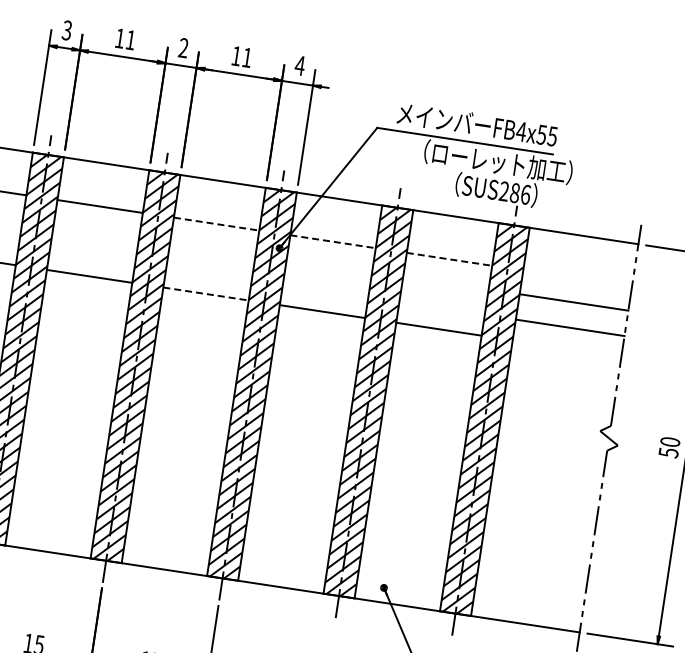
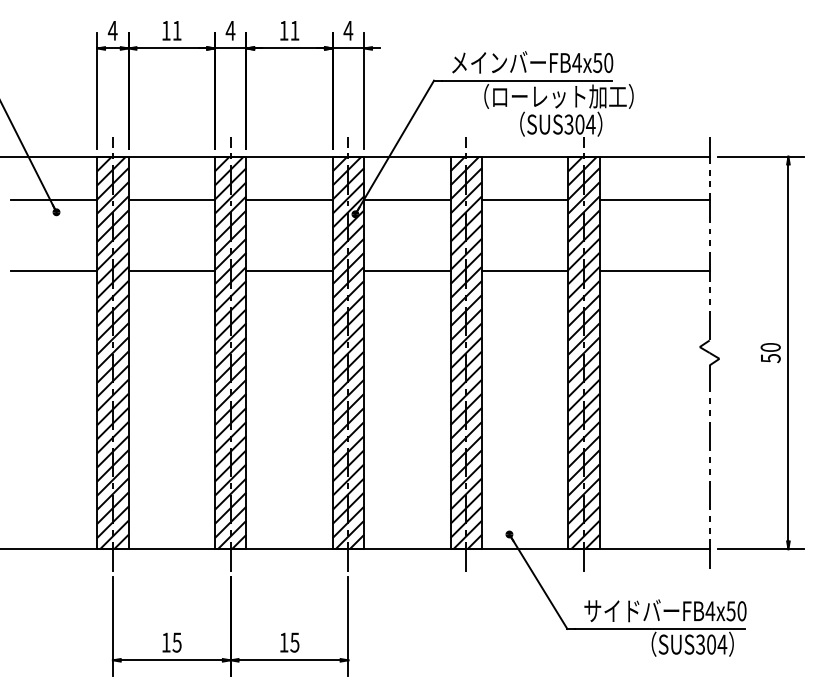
text: (66, 30) -> (112, 30), 3 -> 4
text: (183, 47) -> (230, 30), 2 -> 4
text: (552, 136) -> (608, 62), FB4x55 -> FB4x50
text: (514, 192) -> (579, 124), SUS286 -> SUS304
line: (217, 223) -> (290, 199), dashed -> solid
line: (333, 241) -> (407, 199), dashed -> solid
line: (449, 259) -> (525, 199), dashed -> solid
line: (206, 294) -> (290, 270), dashed -> solid
line: (573, 302) -> (654, 199), moved
line: (570, 327) -> (654, 270), moved

